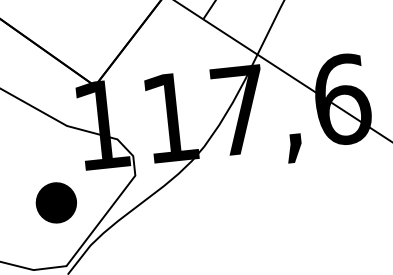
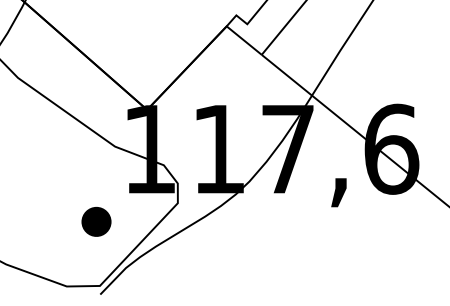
part: (56, 202) -> (96, 221), size x0.71

